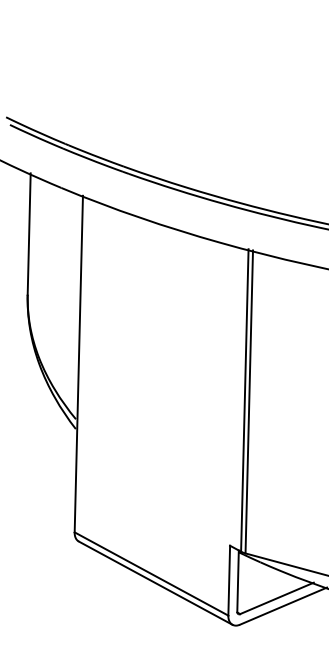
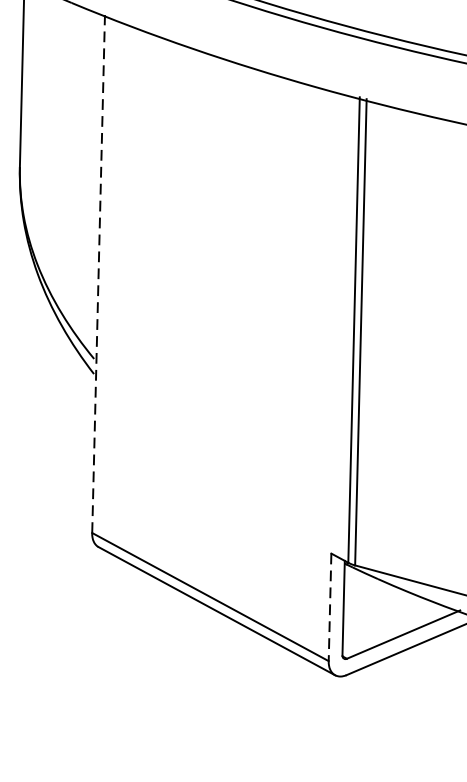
line: (78, 363) -> (98, 273), solid -> dashed
line: (229, 580) -> (330, 607), solid -> dashed

